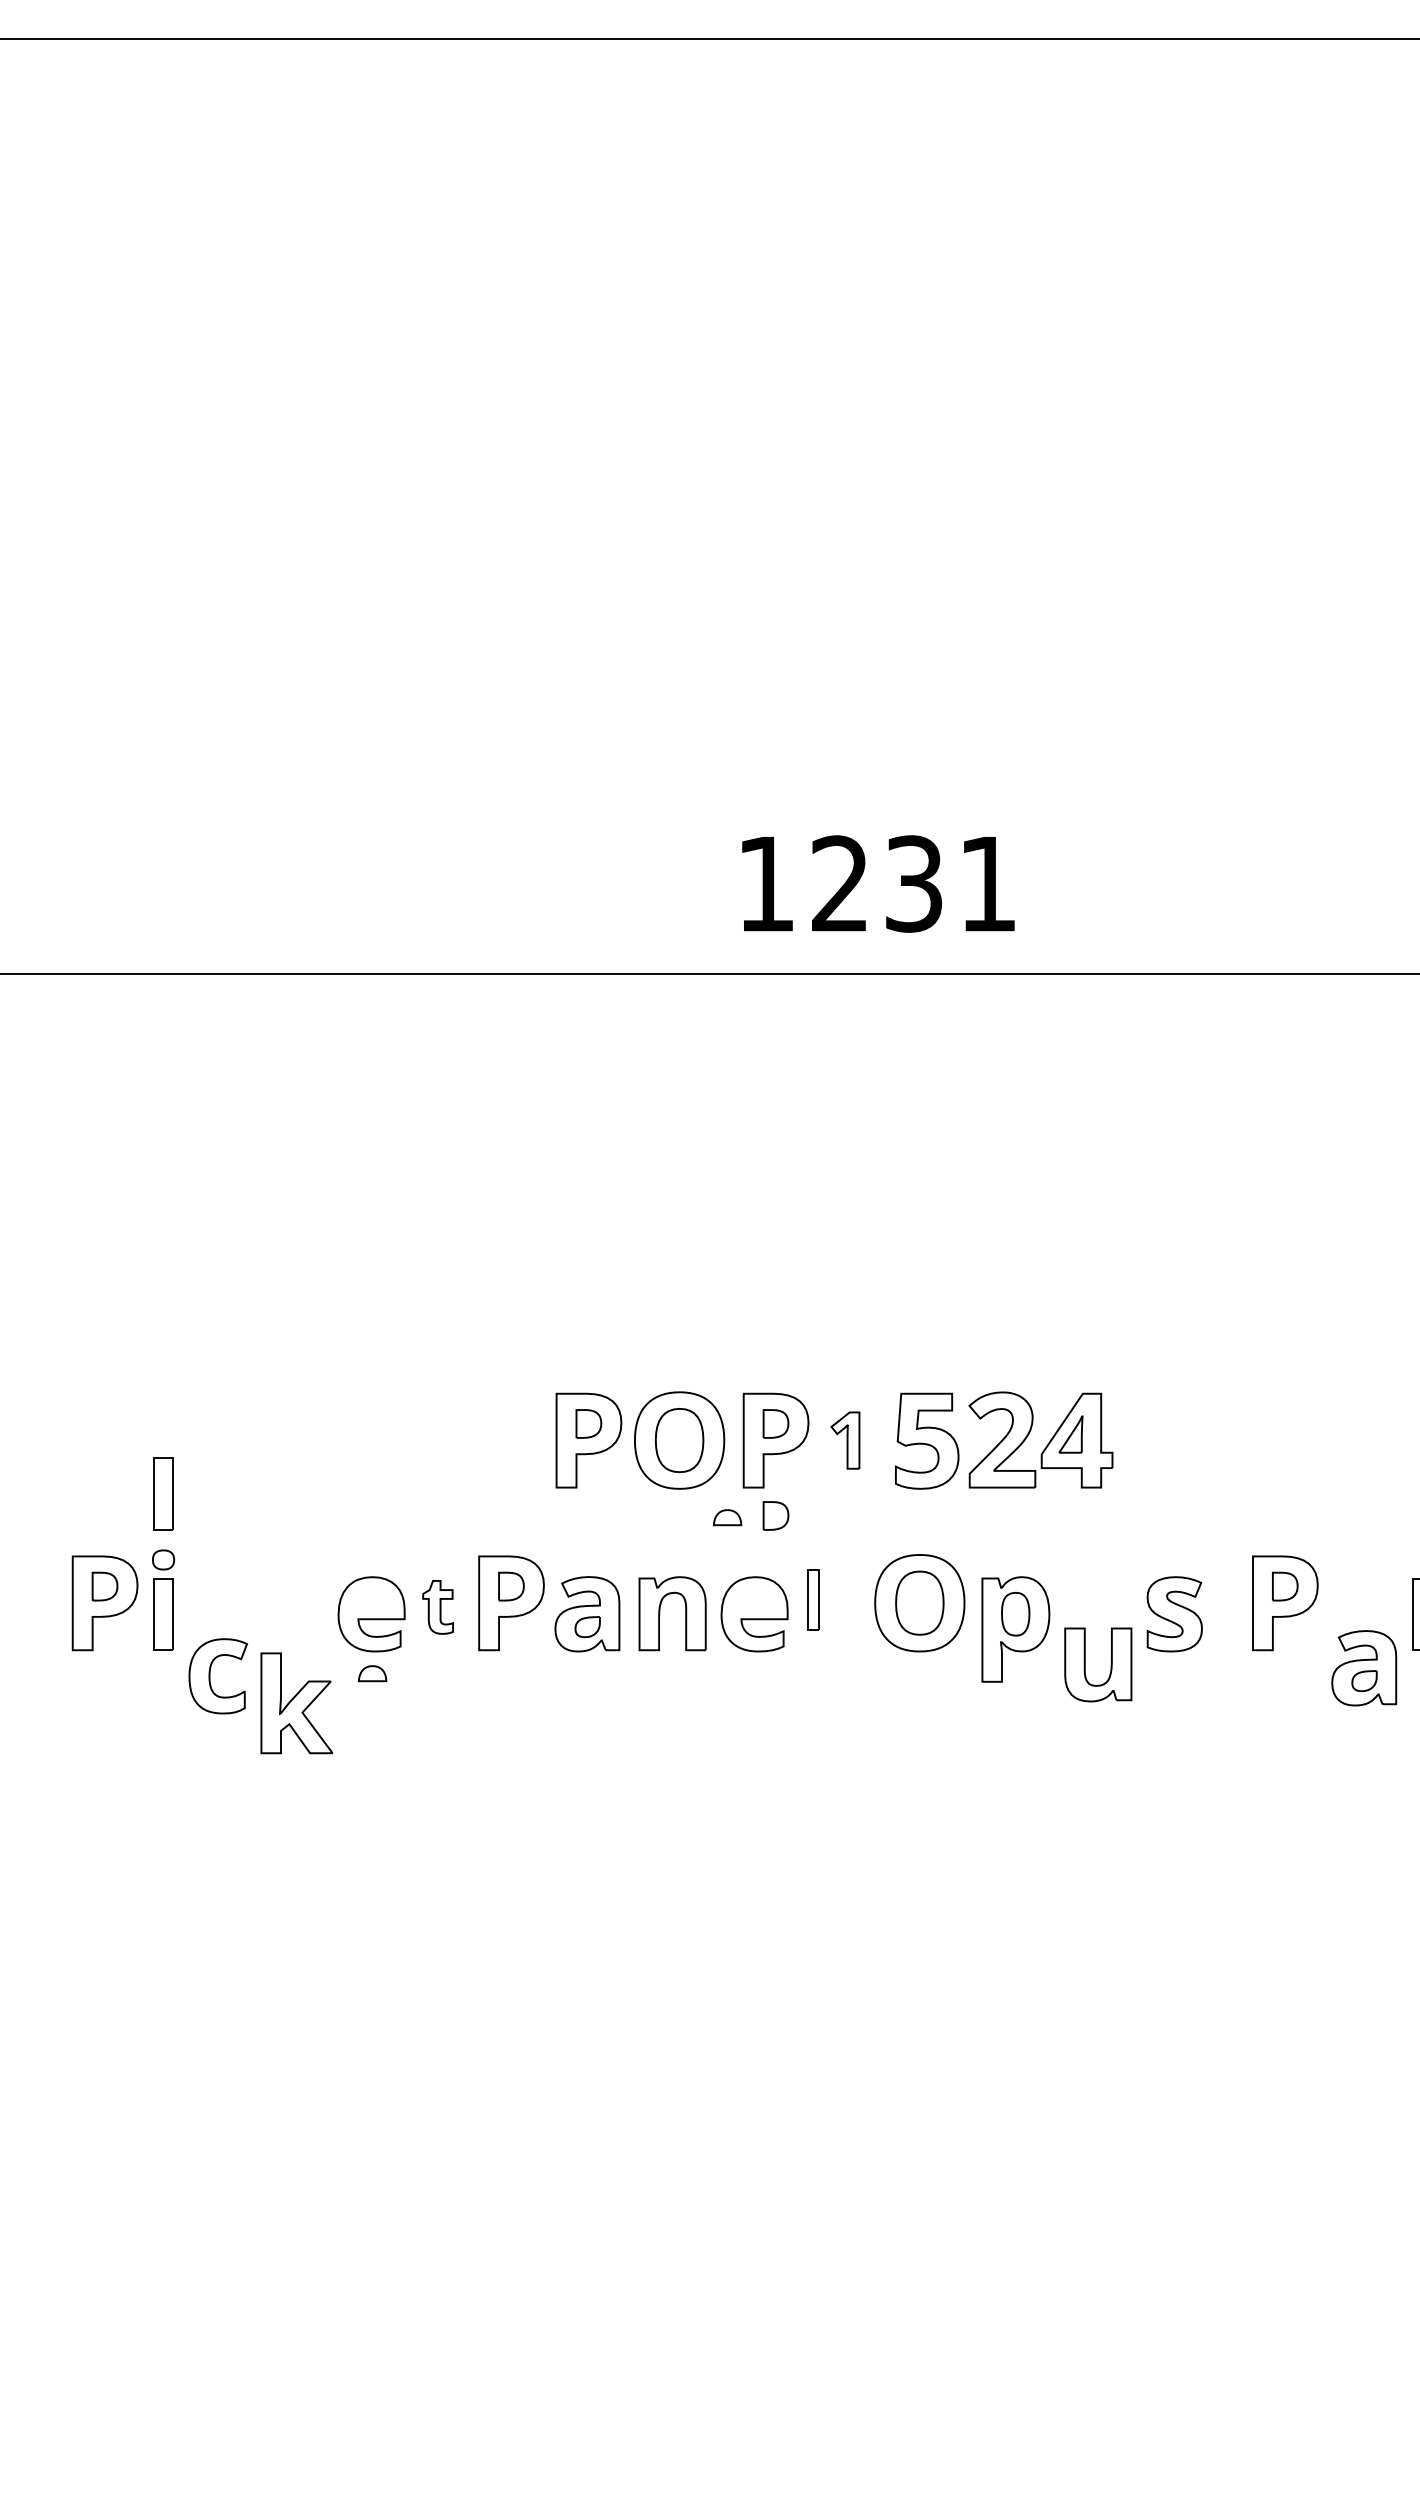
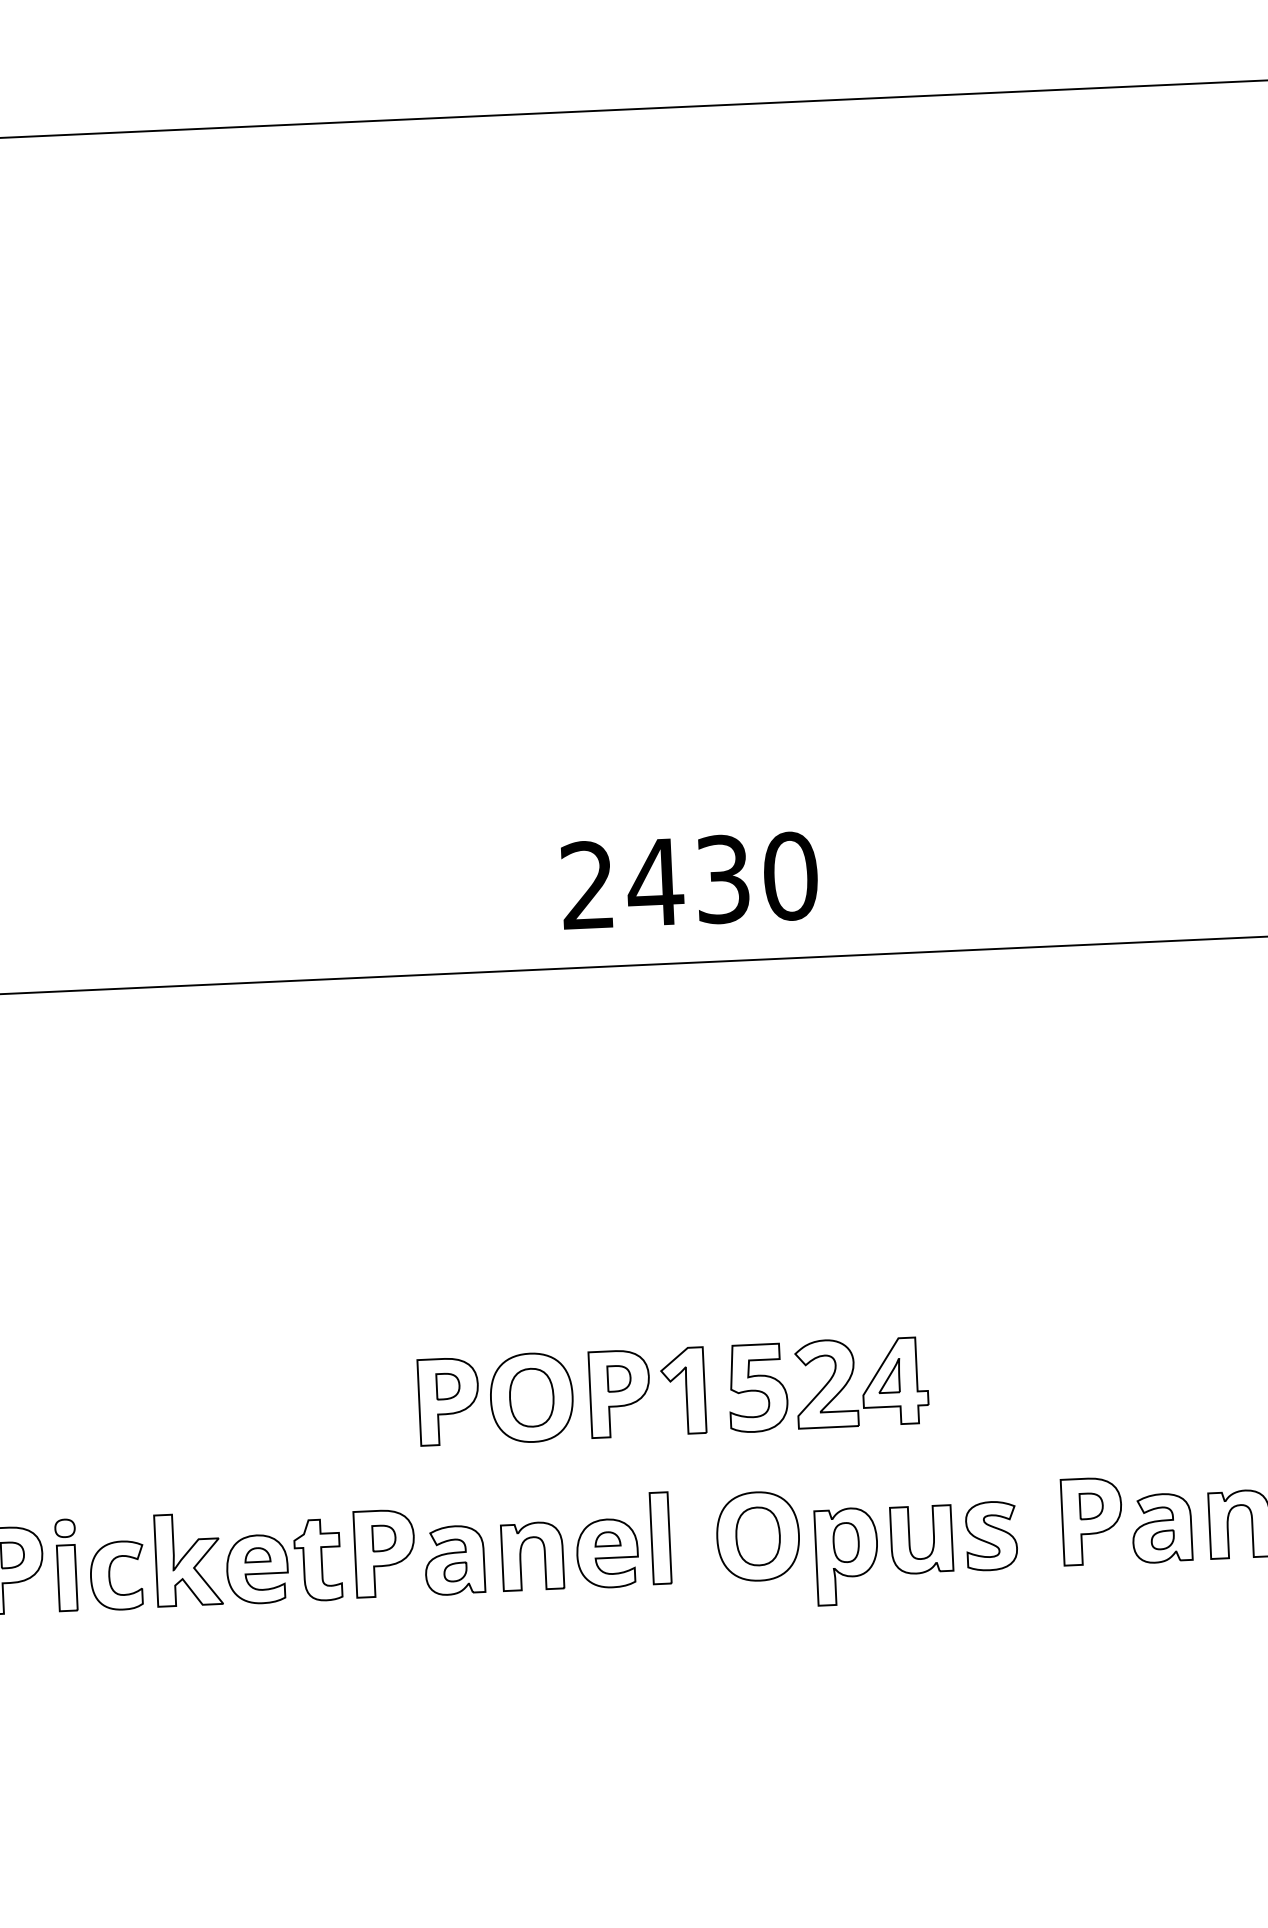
text: (877, 883) -> (689, 880), 1231 -> 2430
part: (845, 1440) -> (683, 1390), size x1.67
part: (163, 1494) -> (62, 1468), removed
part: (775, 1515) -> (622, 1462), removed
part: (727, 1517) -> (607, 1539), moved
part: (813, 1599) -> (660, 1537), size x1.67
part: (437, 1607) -> (317, 1560), size x1.67
part: (1110, 1664) -> (932, 1538), moved
part: (1364, 1668) -> (1162, 1528), moved
part: (372, 1673) -> (257, 1554), moved
part: (210, 1676) -> (110, 1576), moved
part: (296, 1703) -> (188, 1559), moved

